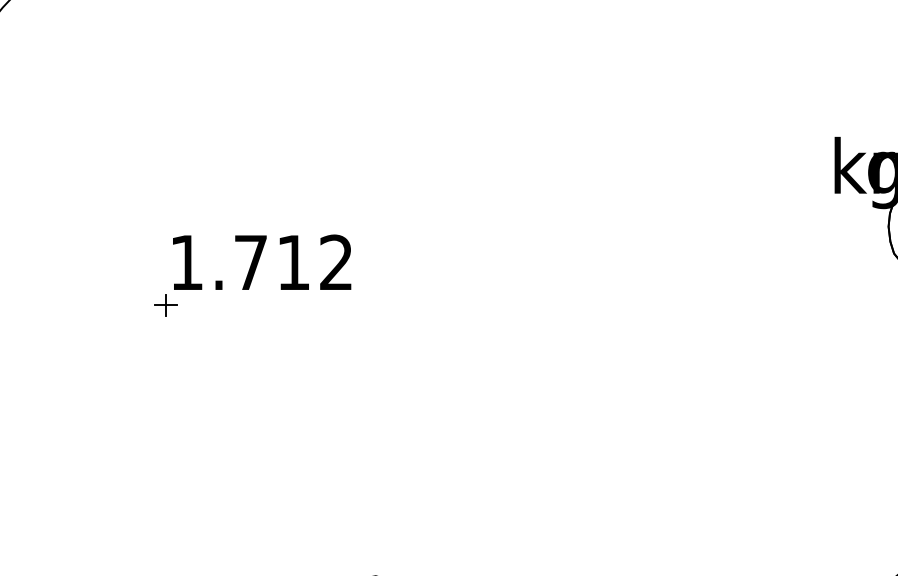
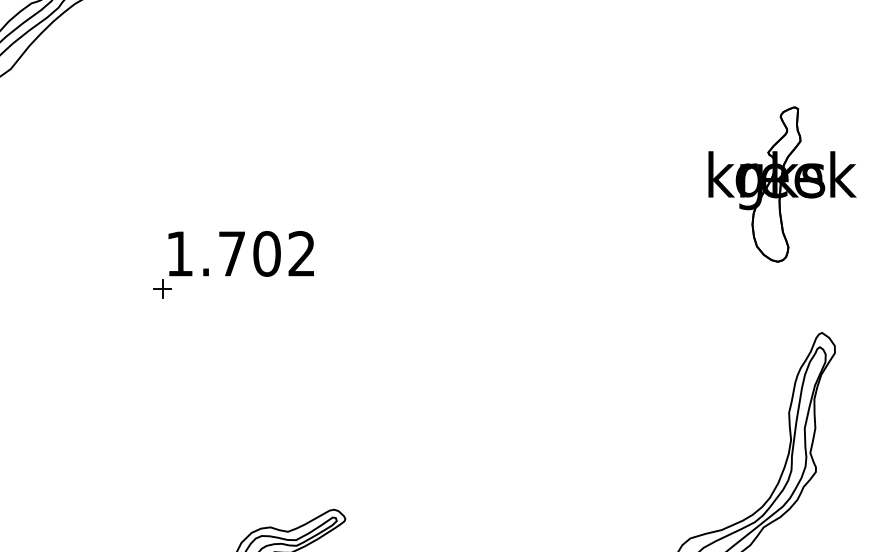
text: (293, 262) -> (266, 253), 1.712 -> 1.702

